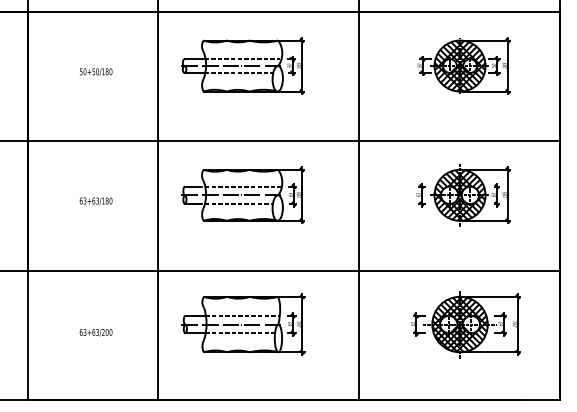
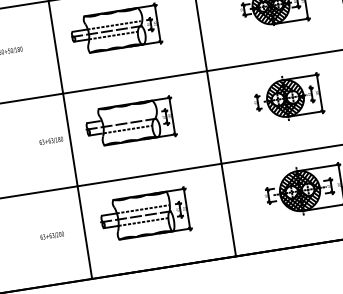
line: (243, 186) -> (129, 116), removed
text: (95, 201) -> (50, 141), moved
text: (95, 332) -> (51, 235), moved

